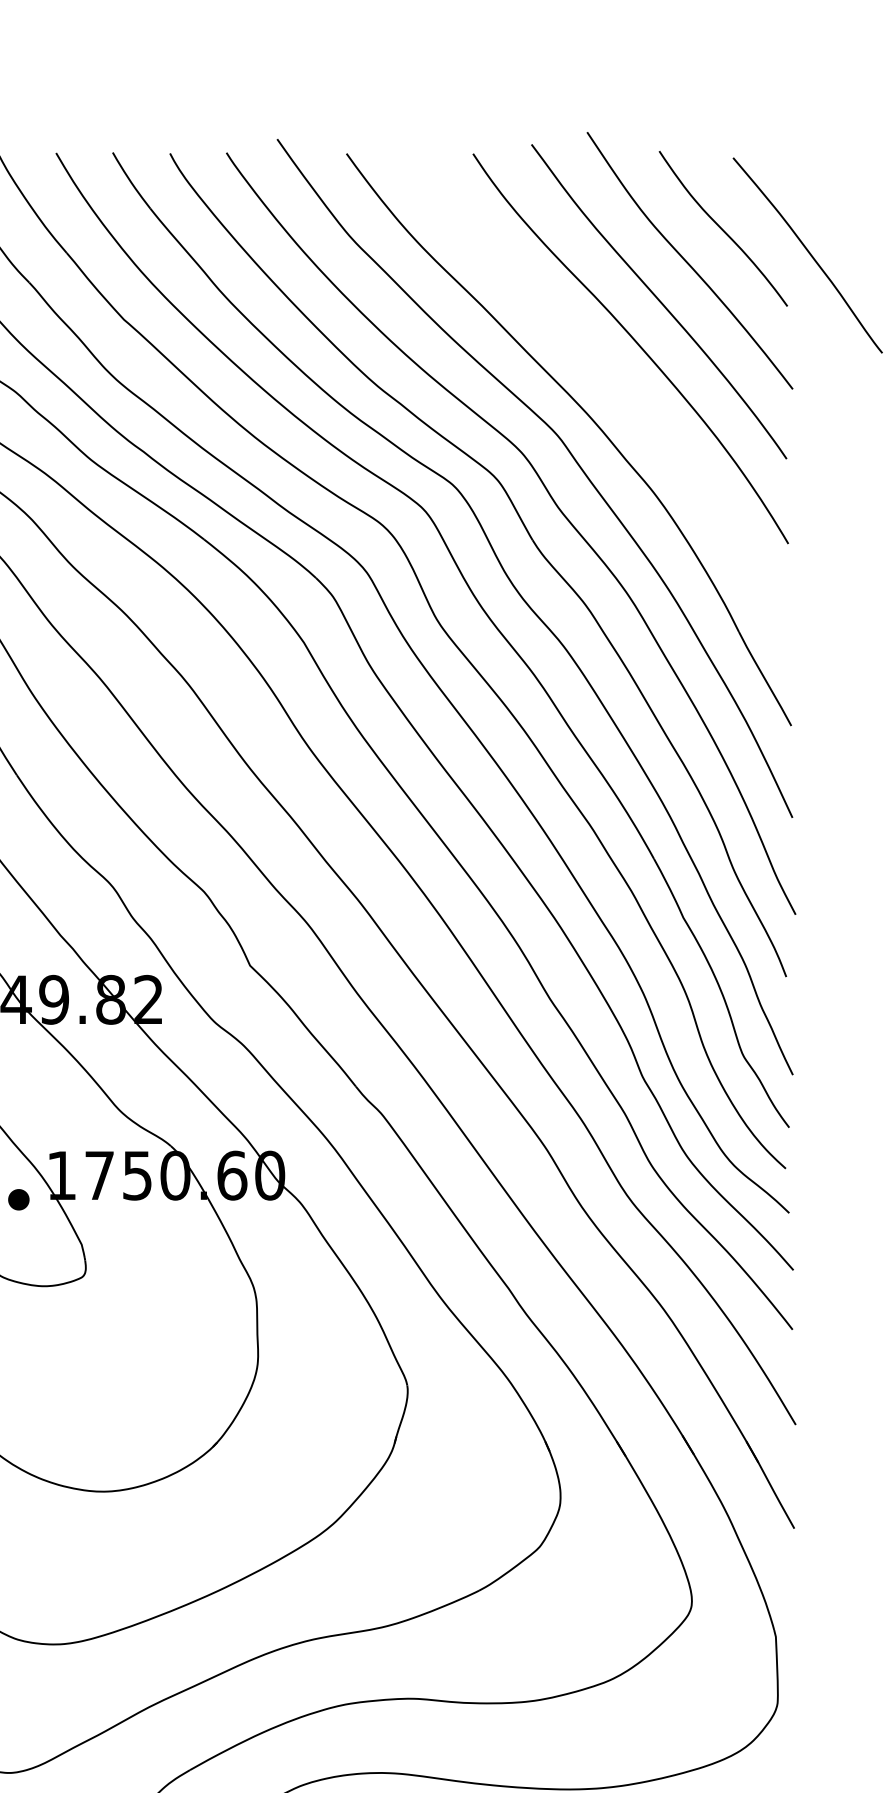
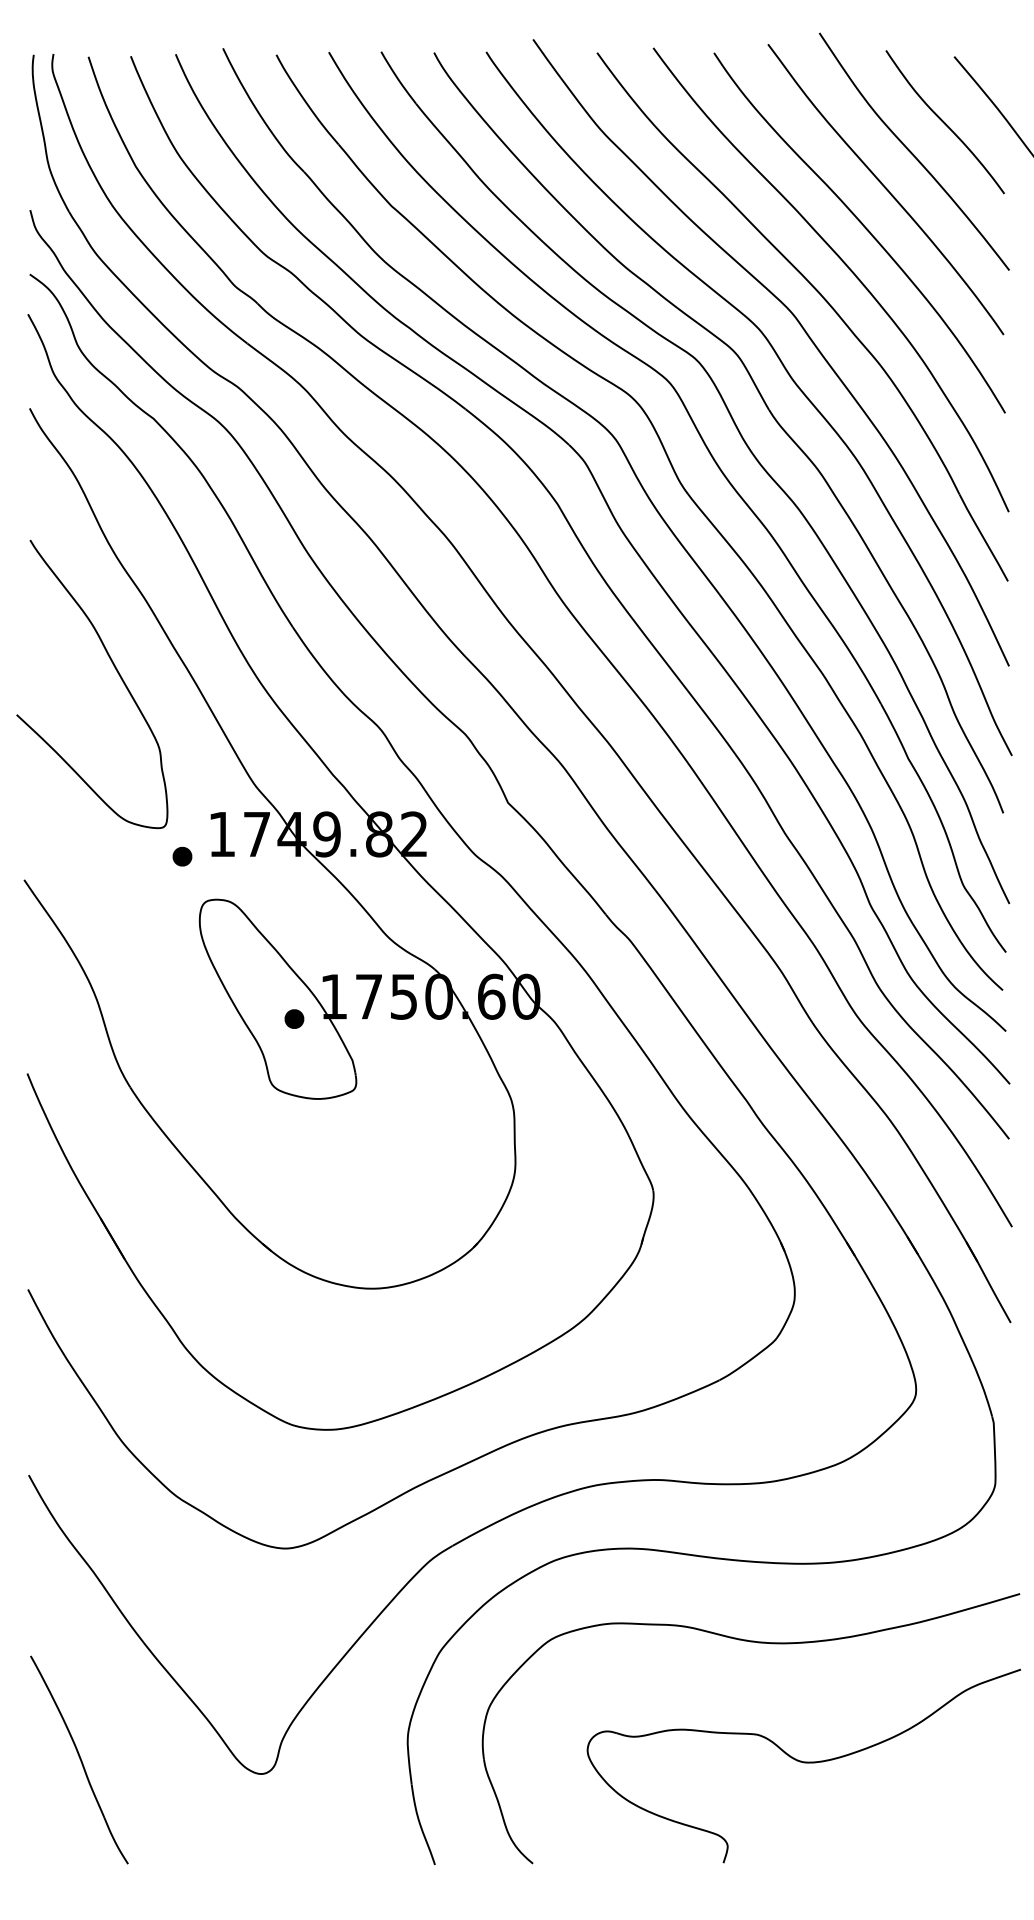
curve: (614, 382) -> (844, 264), added

